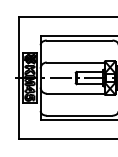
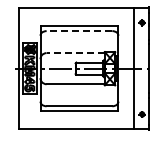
line: (79, 40) -> (79, 31), solid -> dashed
line: (75, 62) -> (75, 53), solid -> dashed

